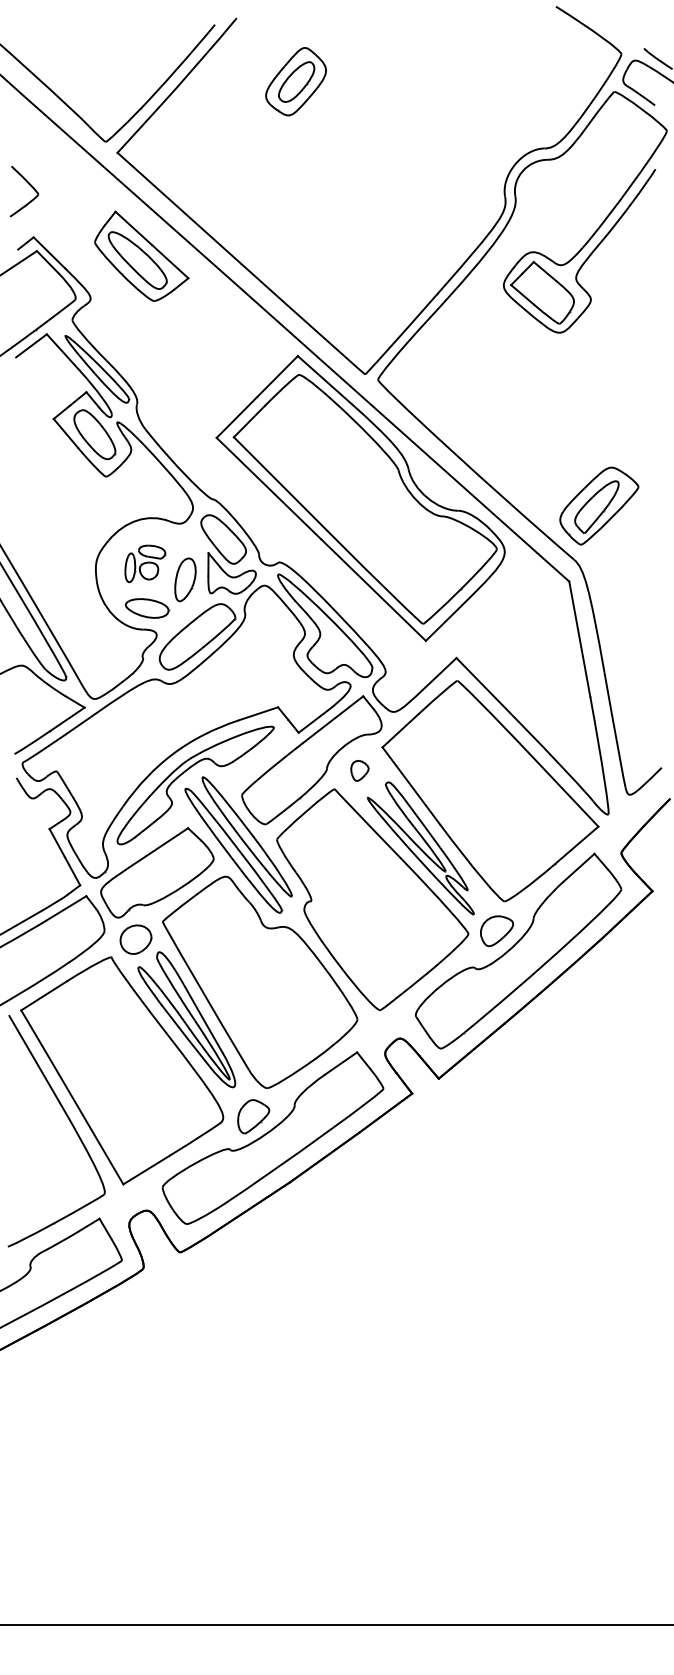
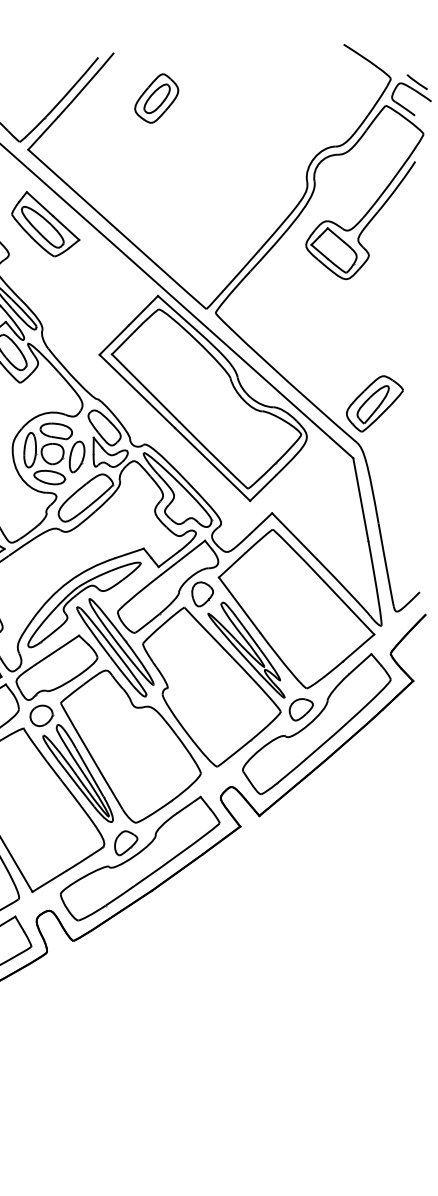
part: (145, 563) -> (48, 445), size x1.67
part: (359, 770) -> (202, 594), size x1.67

